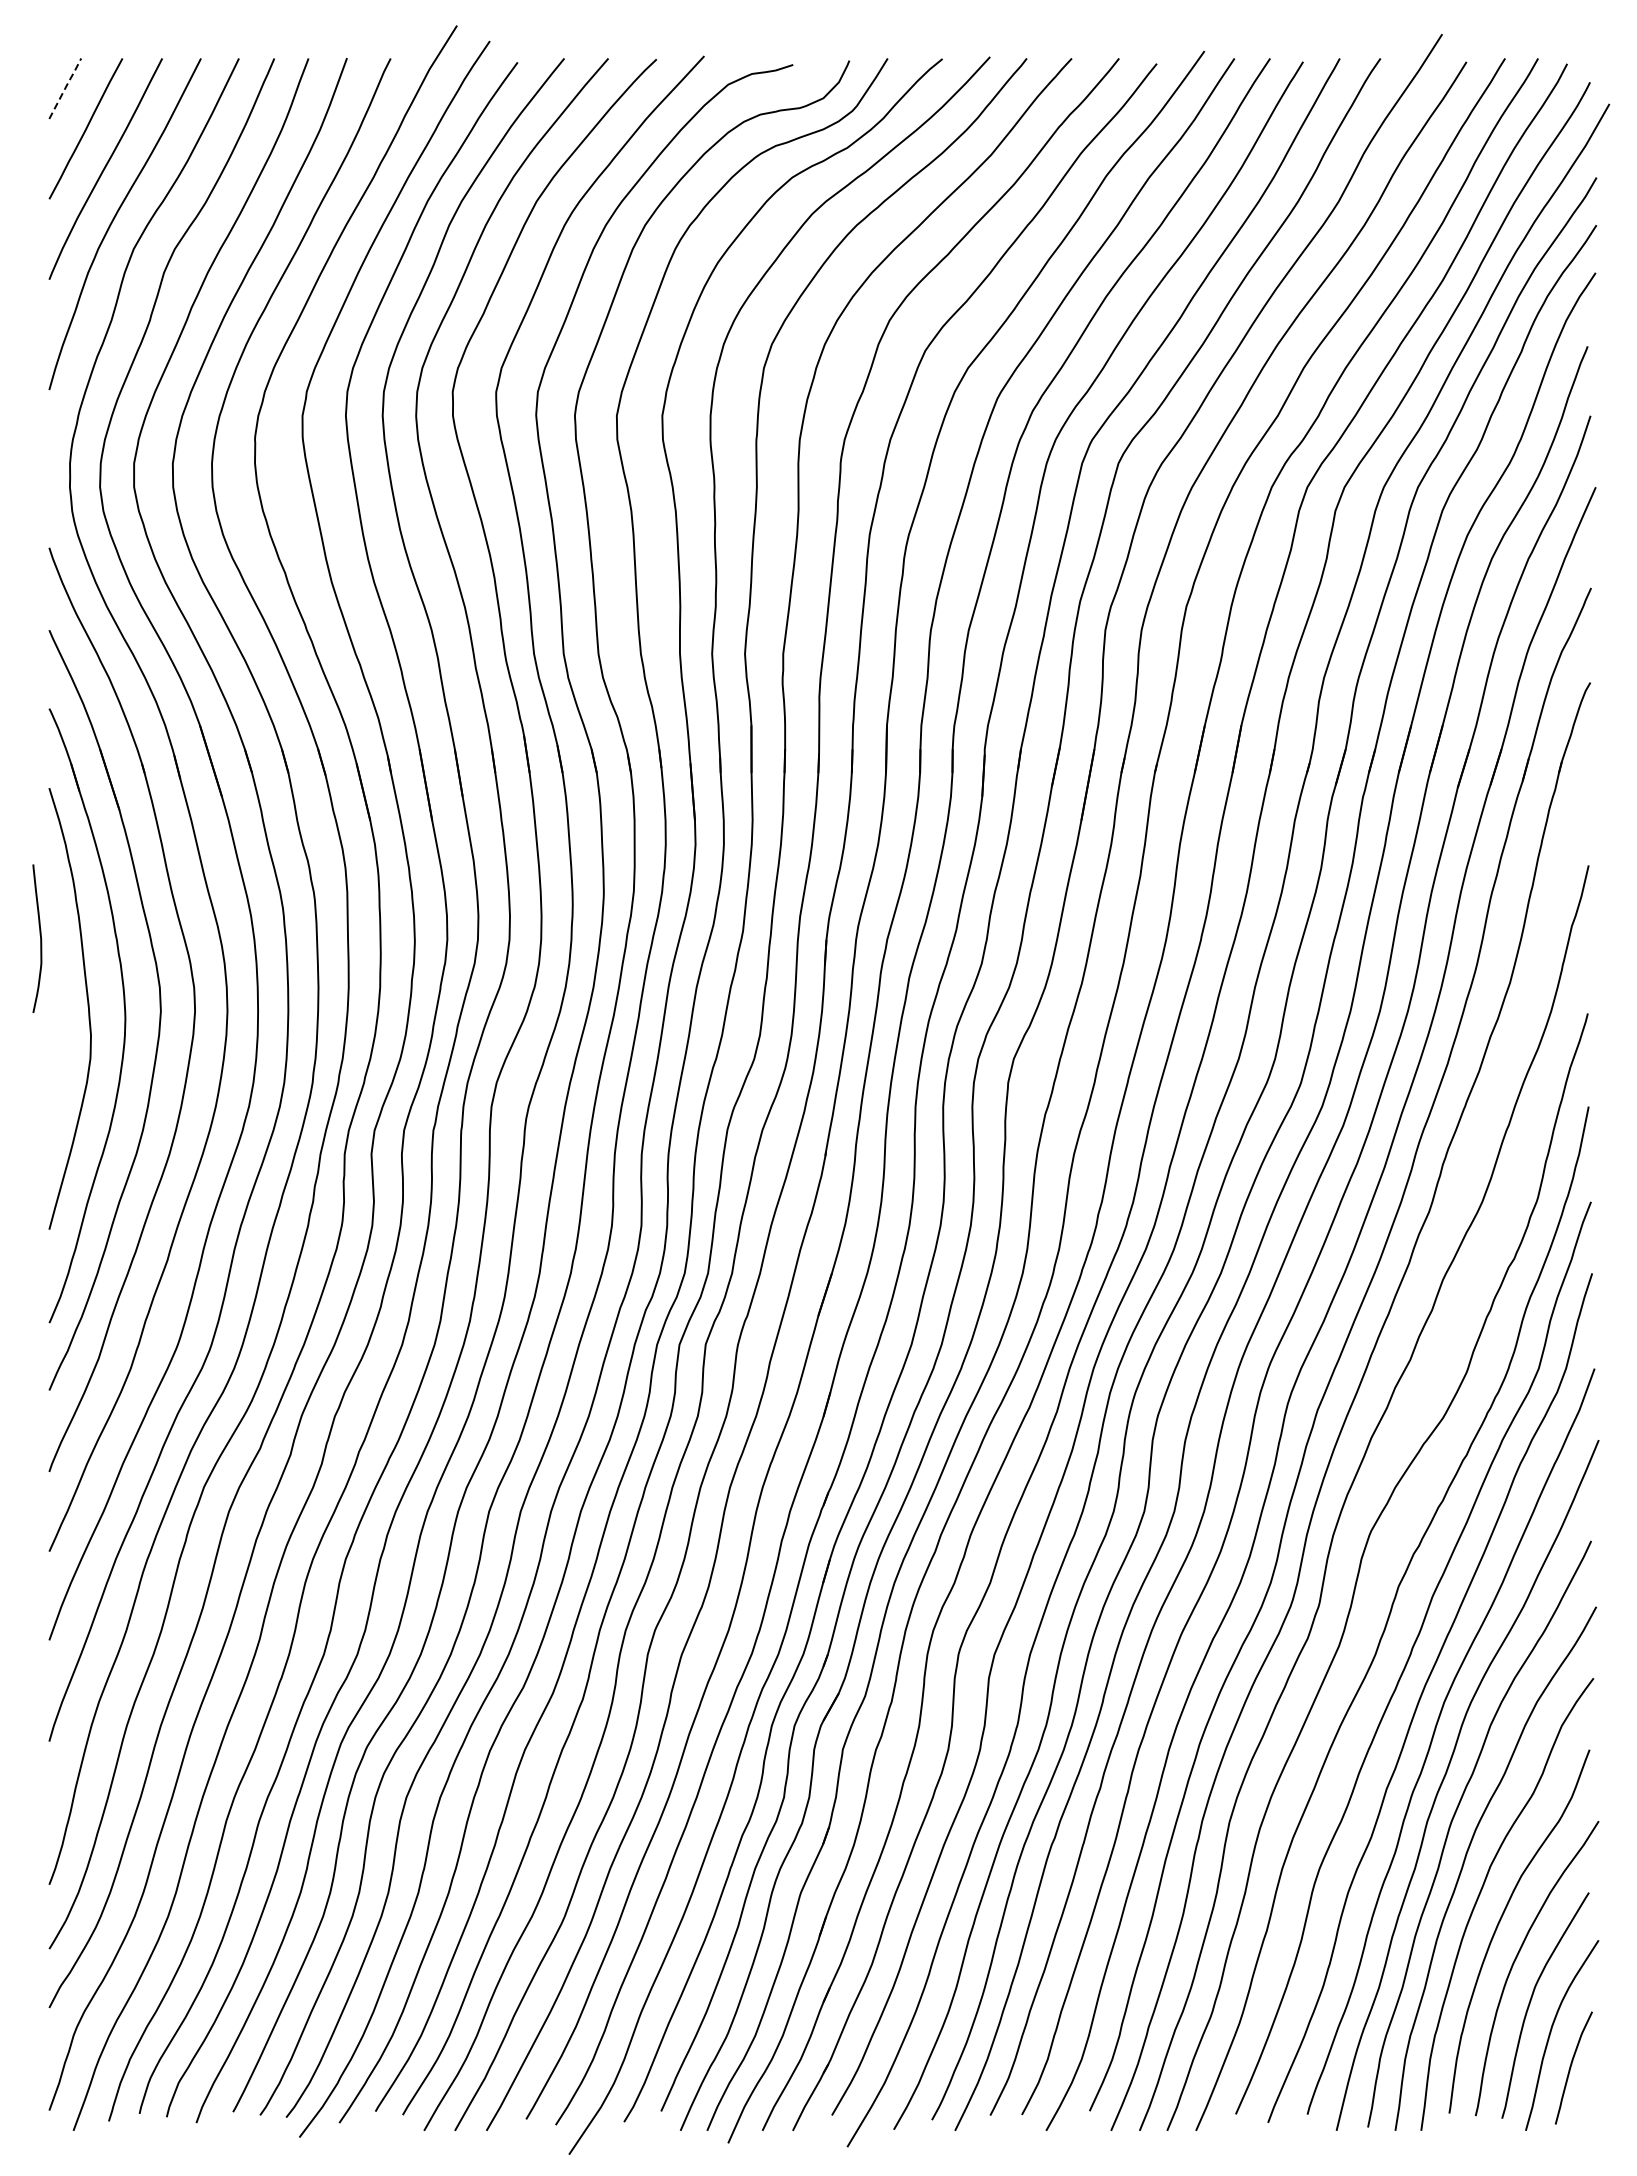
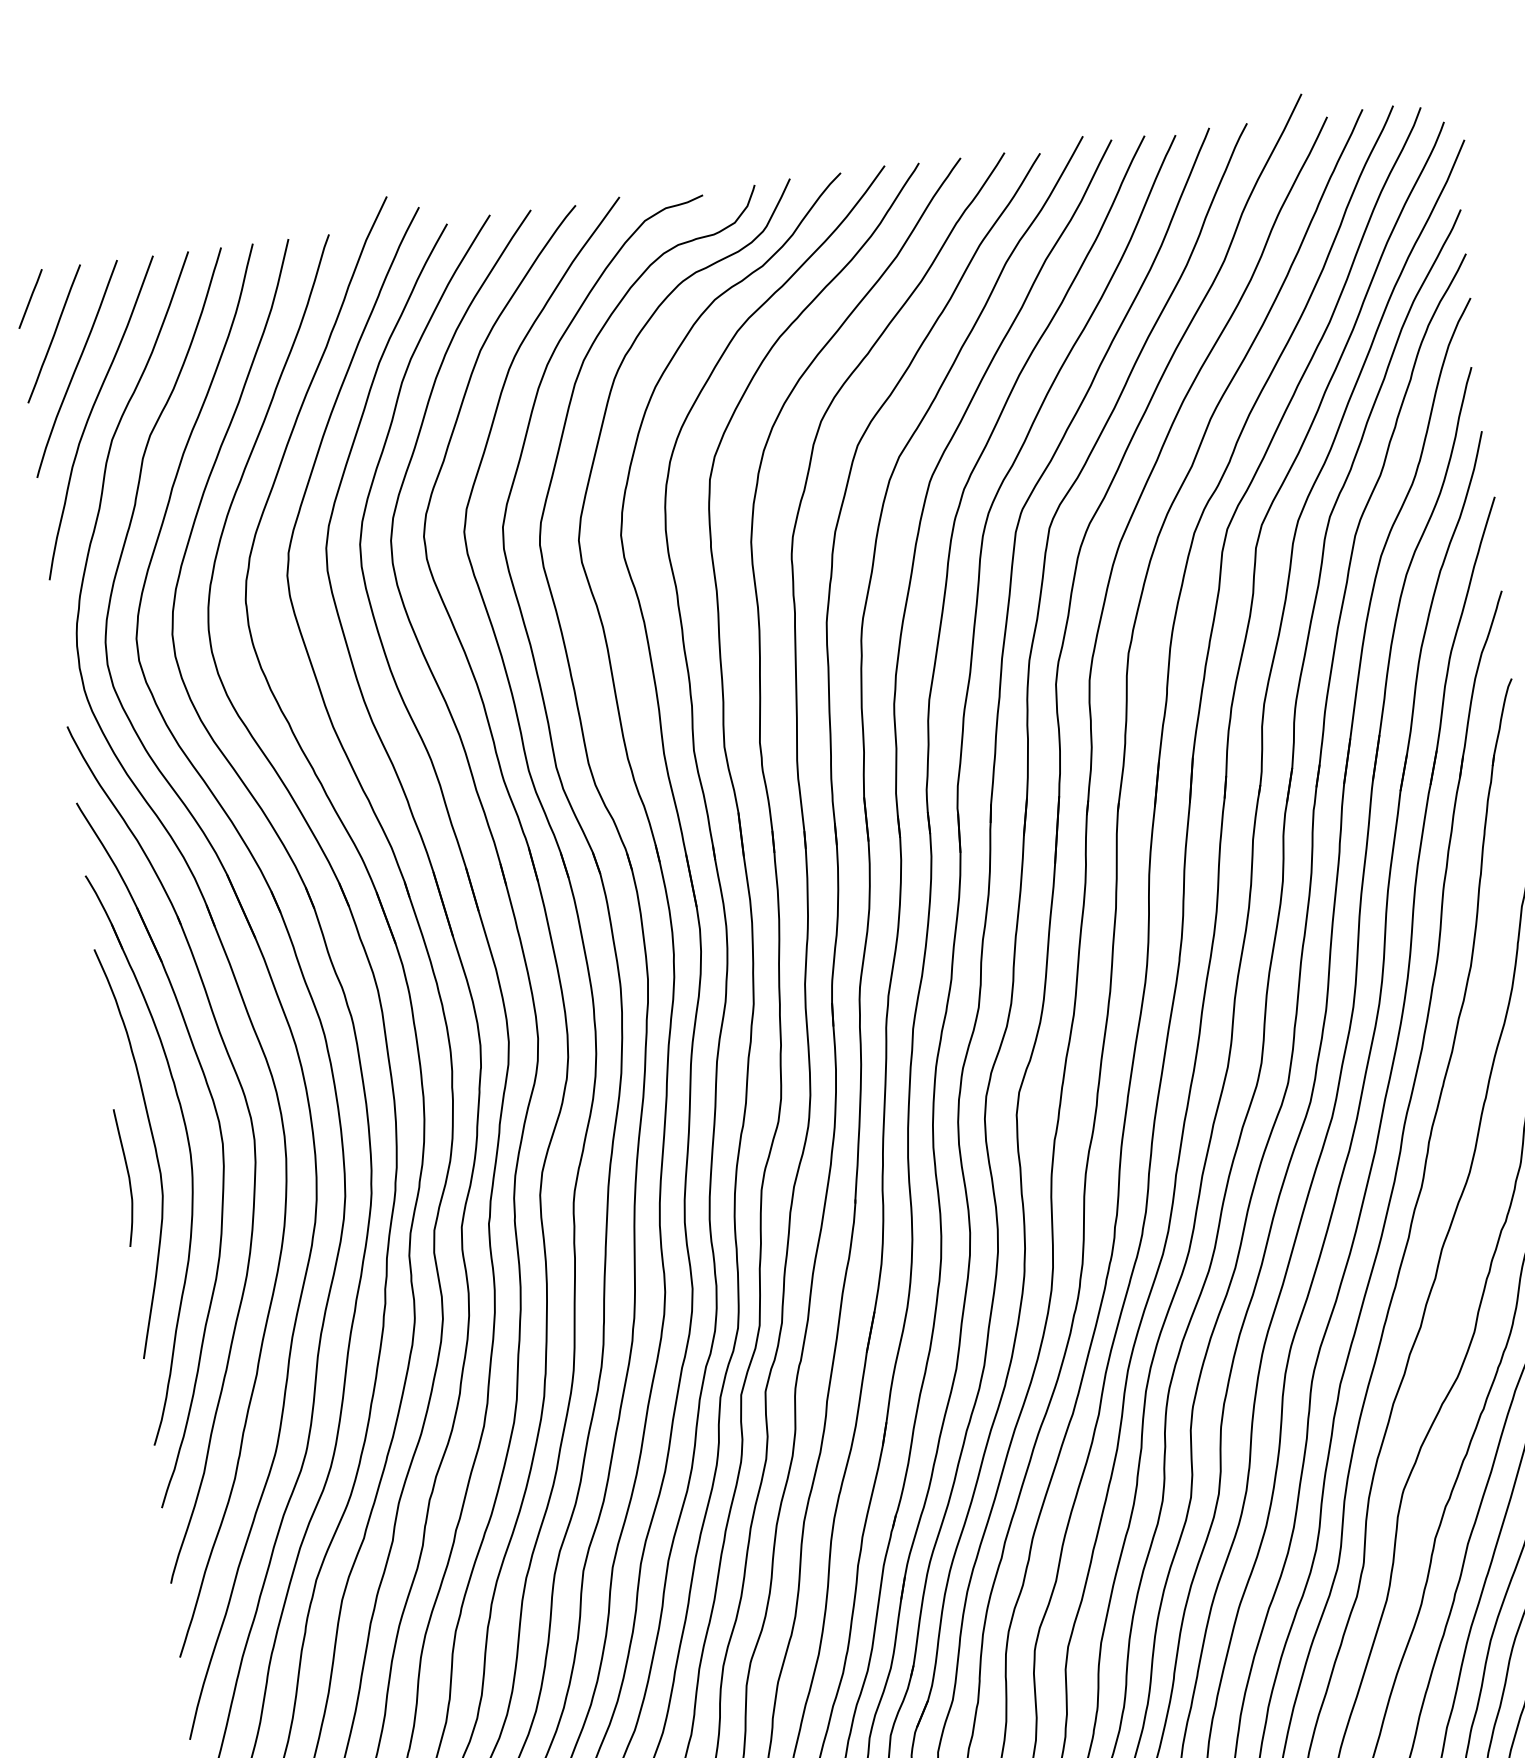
line: (65, 87) -> (30, 297), dashed -> solid
curve: (40, 938) -> (128, 1177), moved

